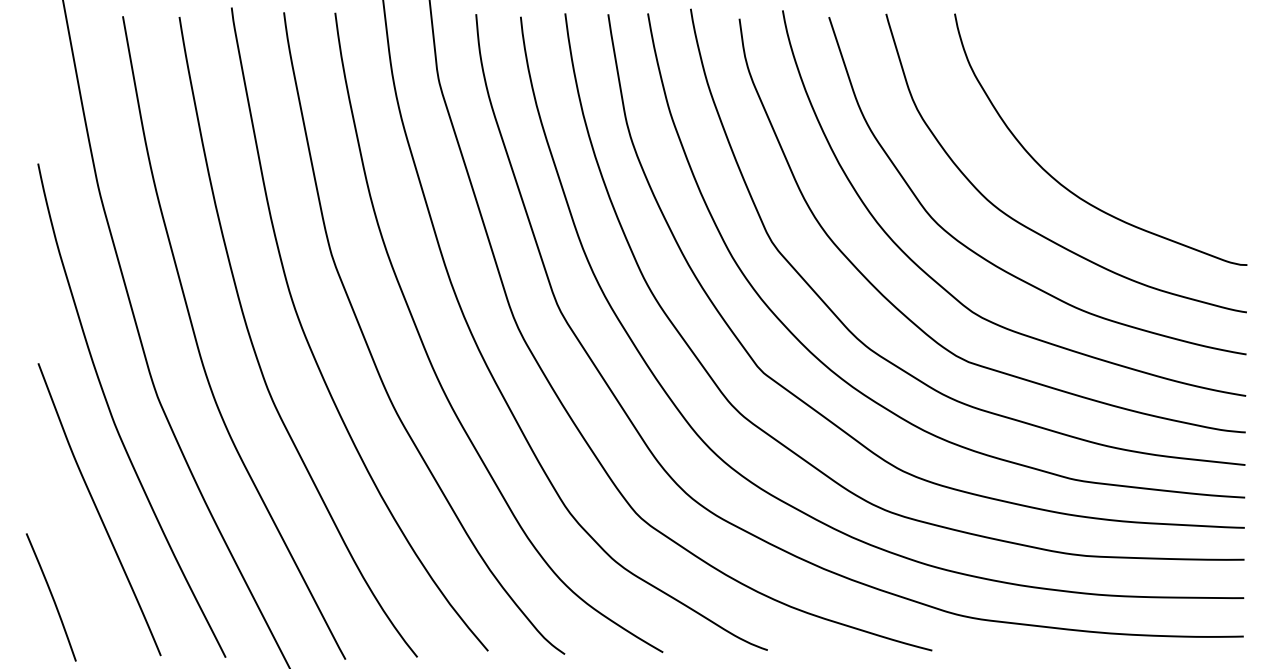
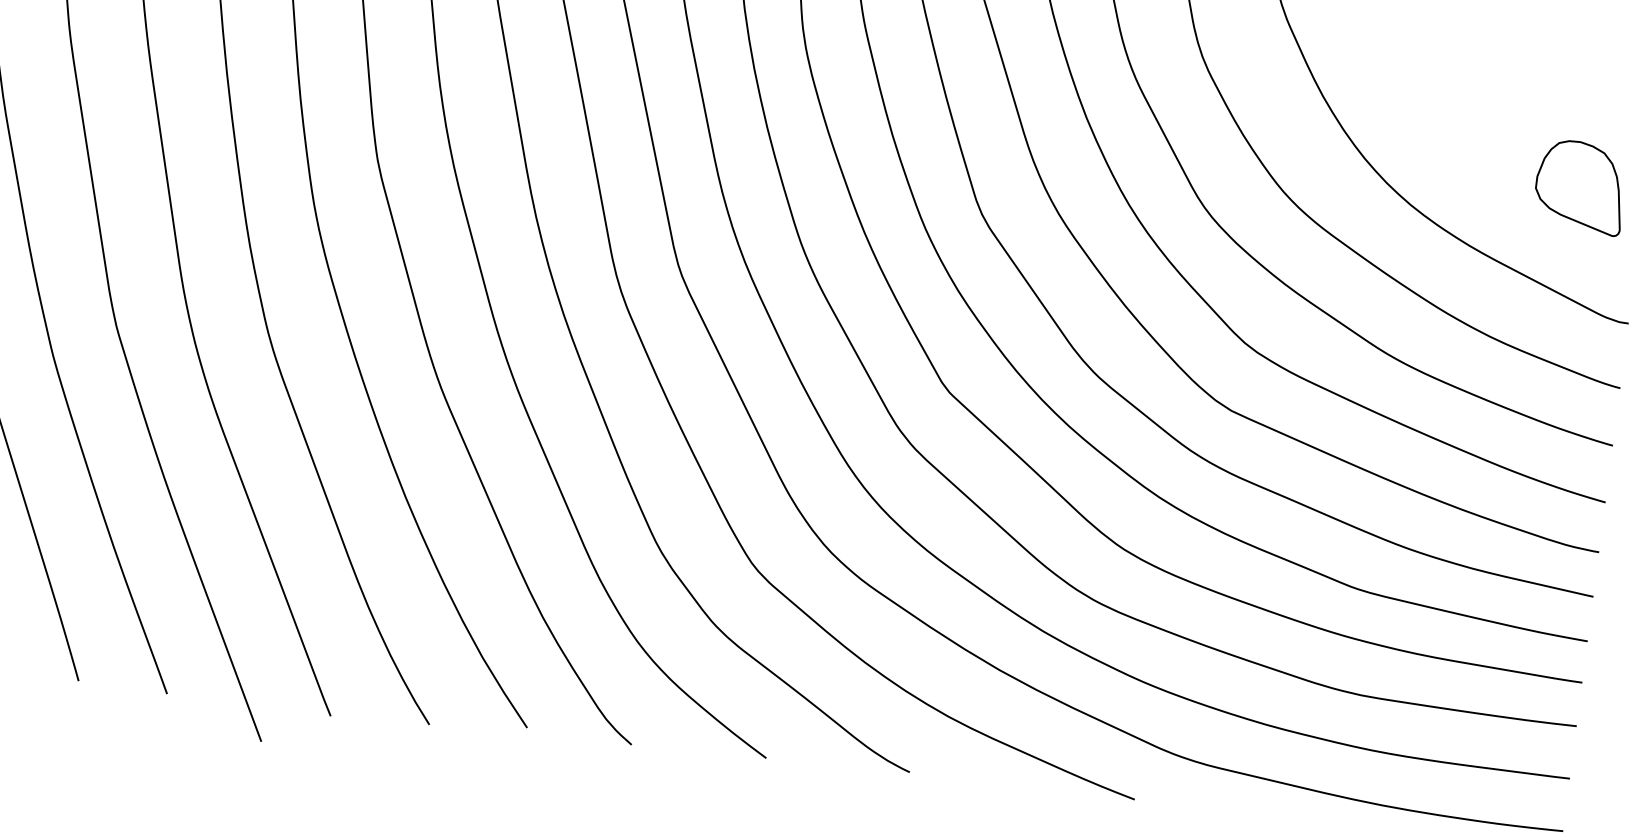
part: (1200, 170) -> (1579, 186), added

